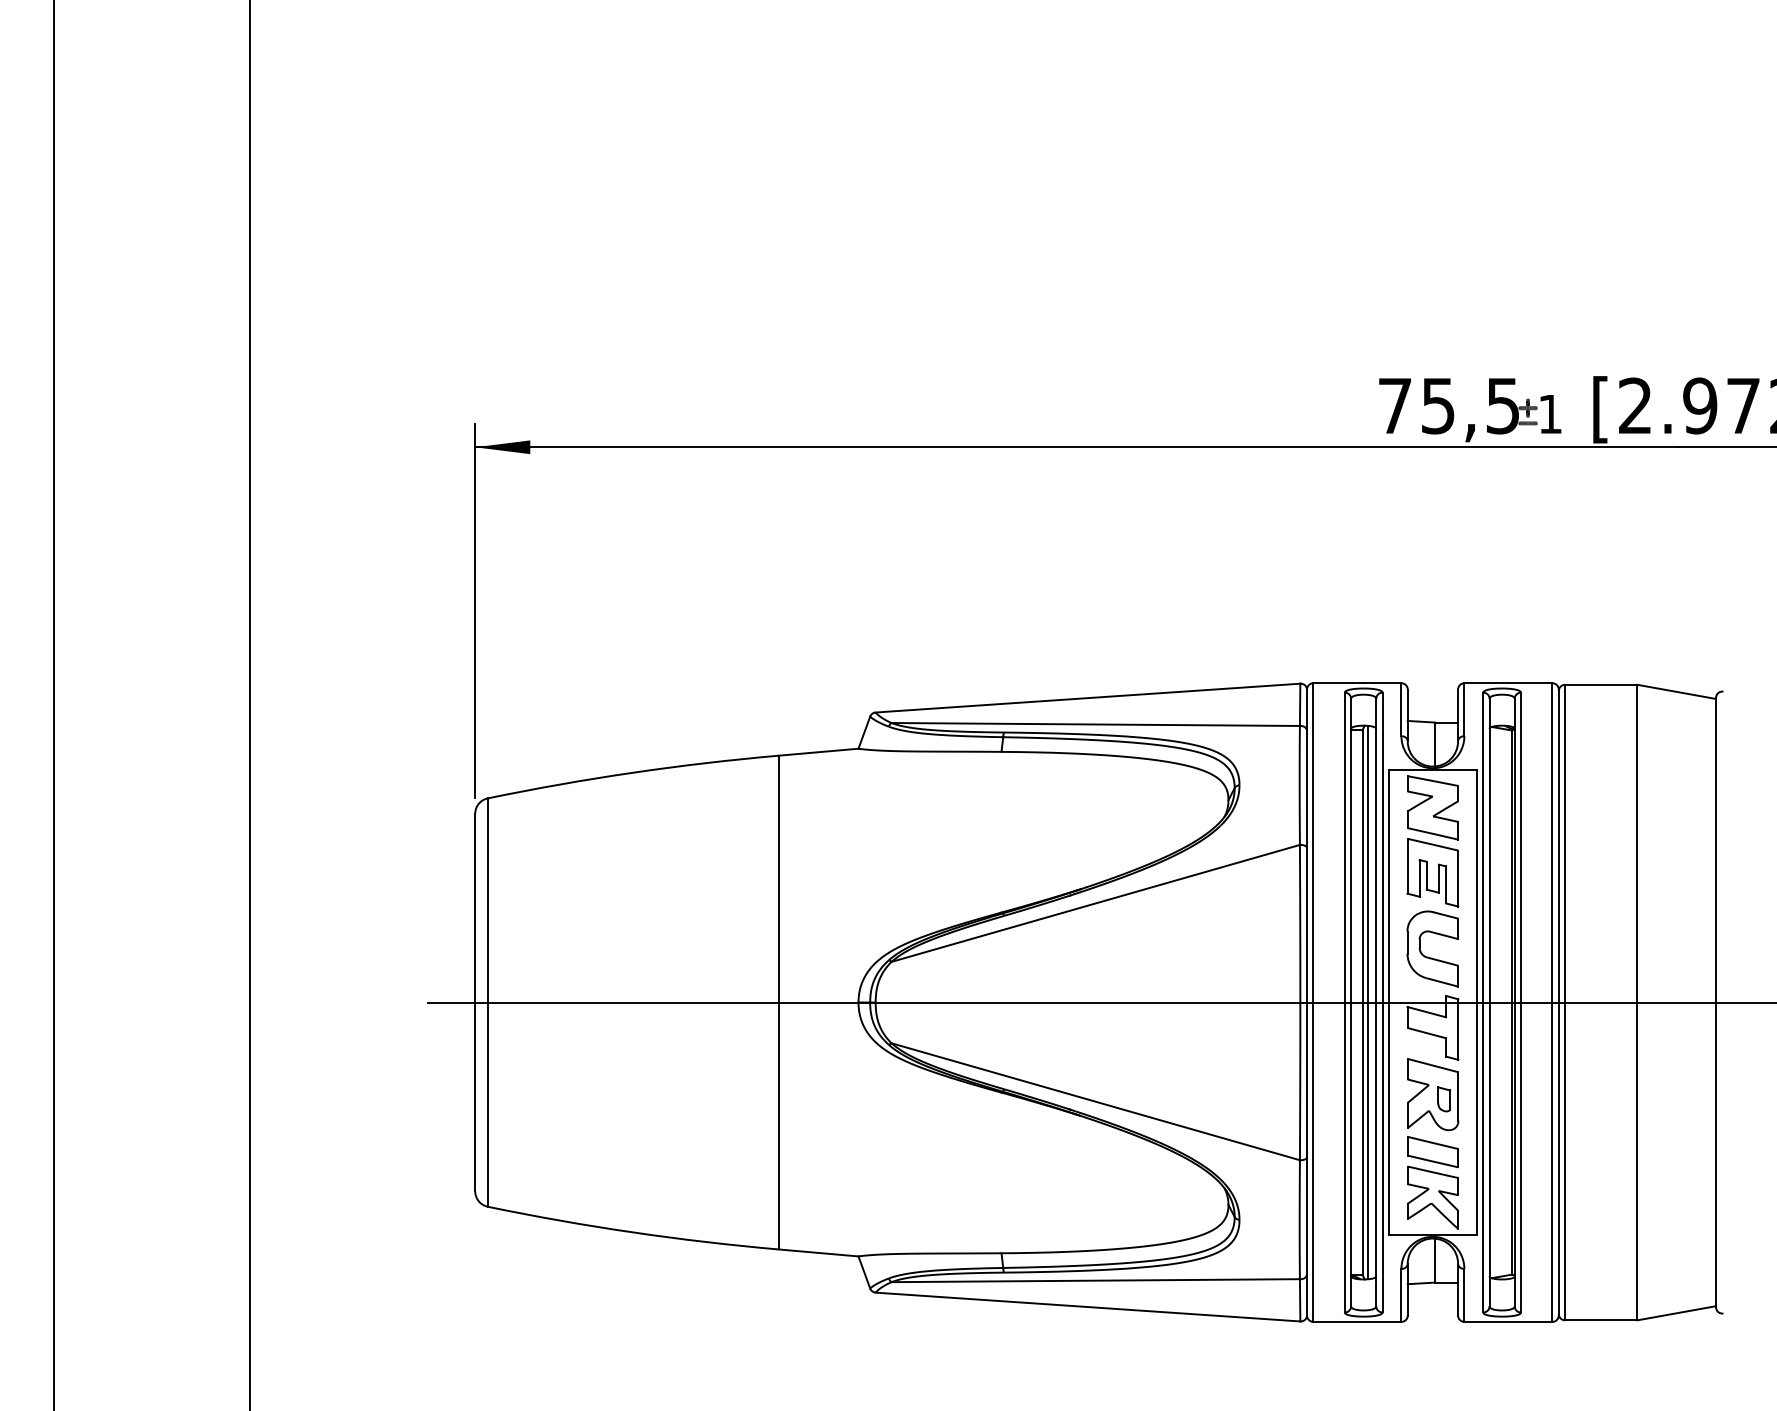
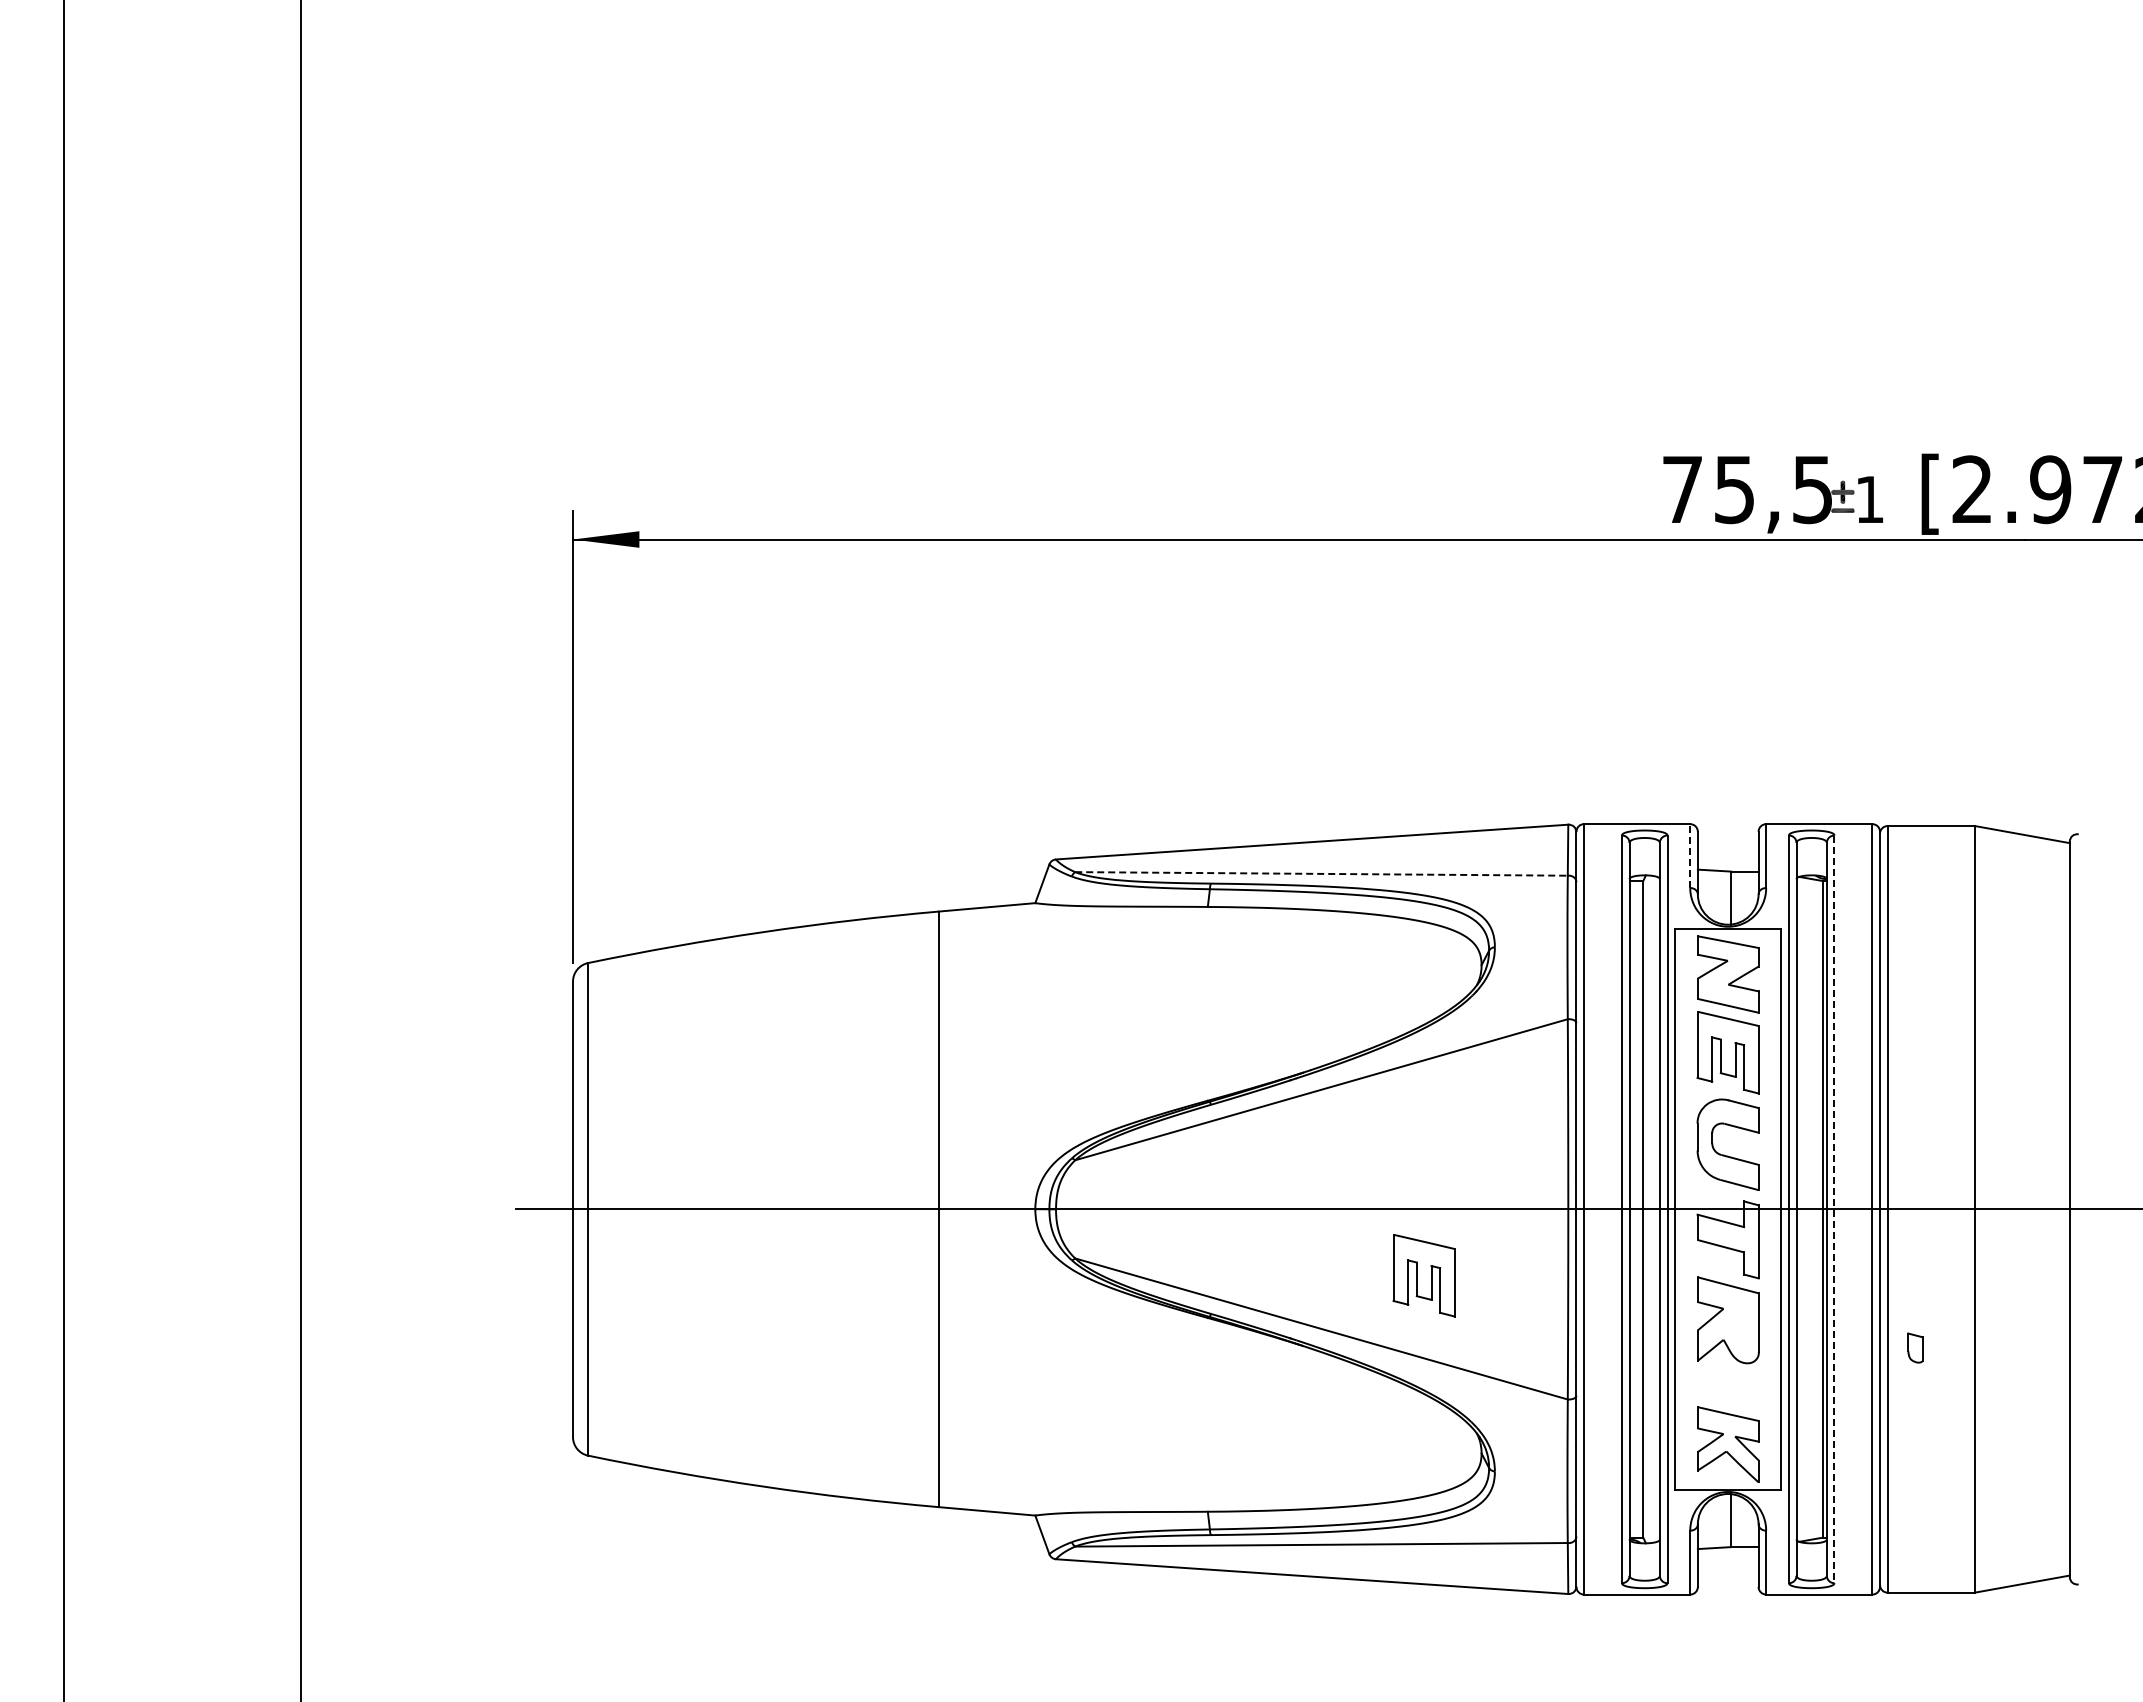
line: (1401, 710) -> (1690, 856), solid -> dashed
line: (1096, 724) -> (1322, 873), solid -> dashed
line: (1367, 1002) -> (1649, 1209), removed
line: (1521, 1002) -> (1834, 1209), solid -> dashed
part: (1180, 1057) -> (1423, 1275), added
part: (1443, 1098) -> (1915, 1347), moved
part: (1433, 1151) -> (1728, 1389), removed

